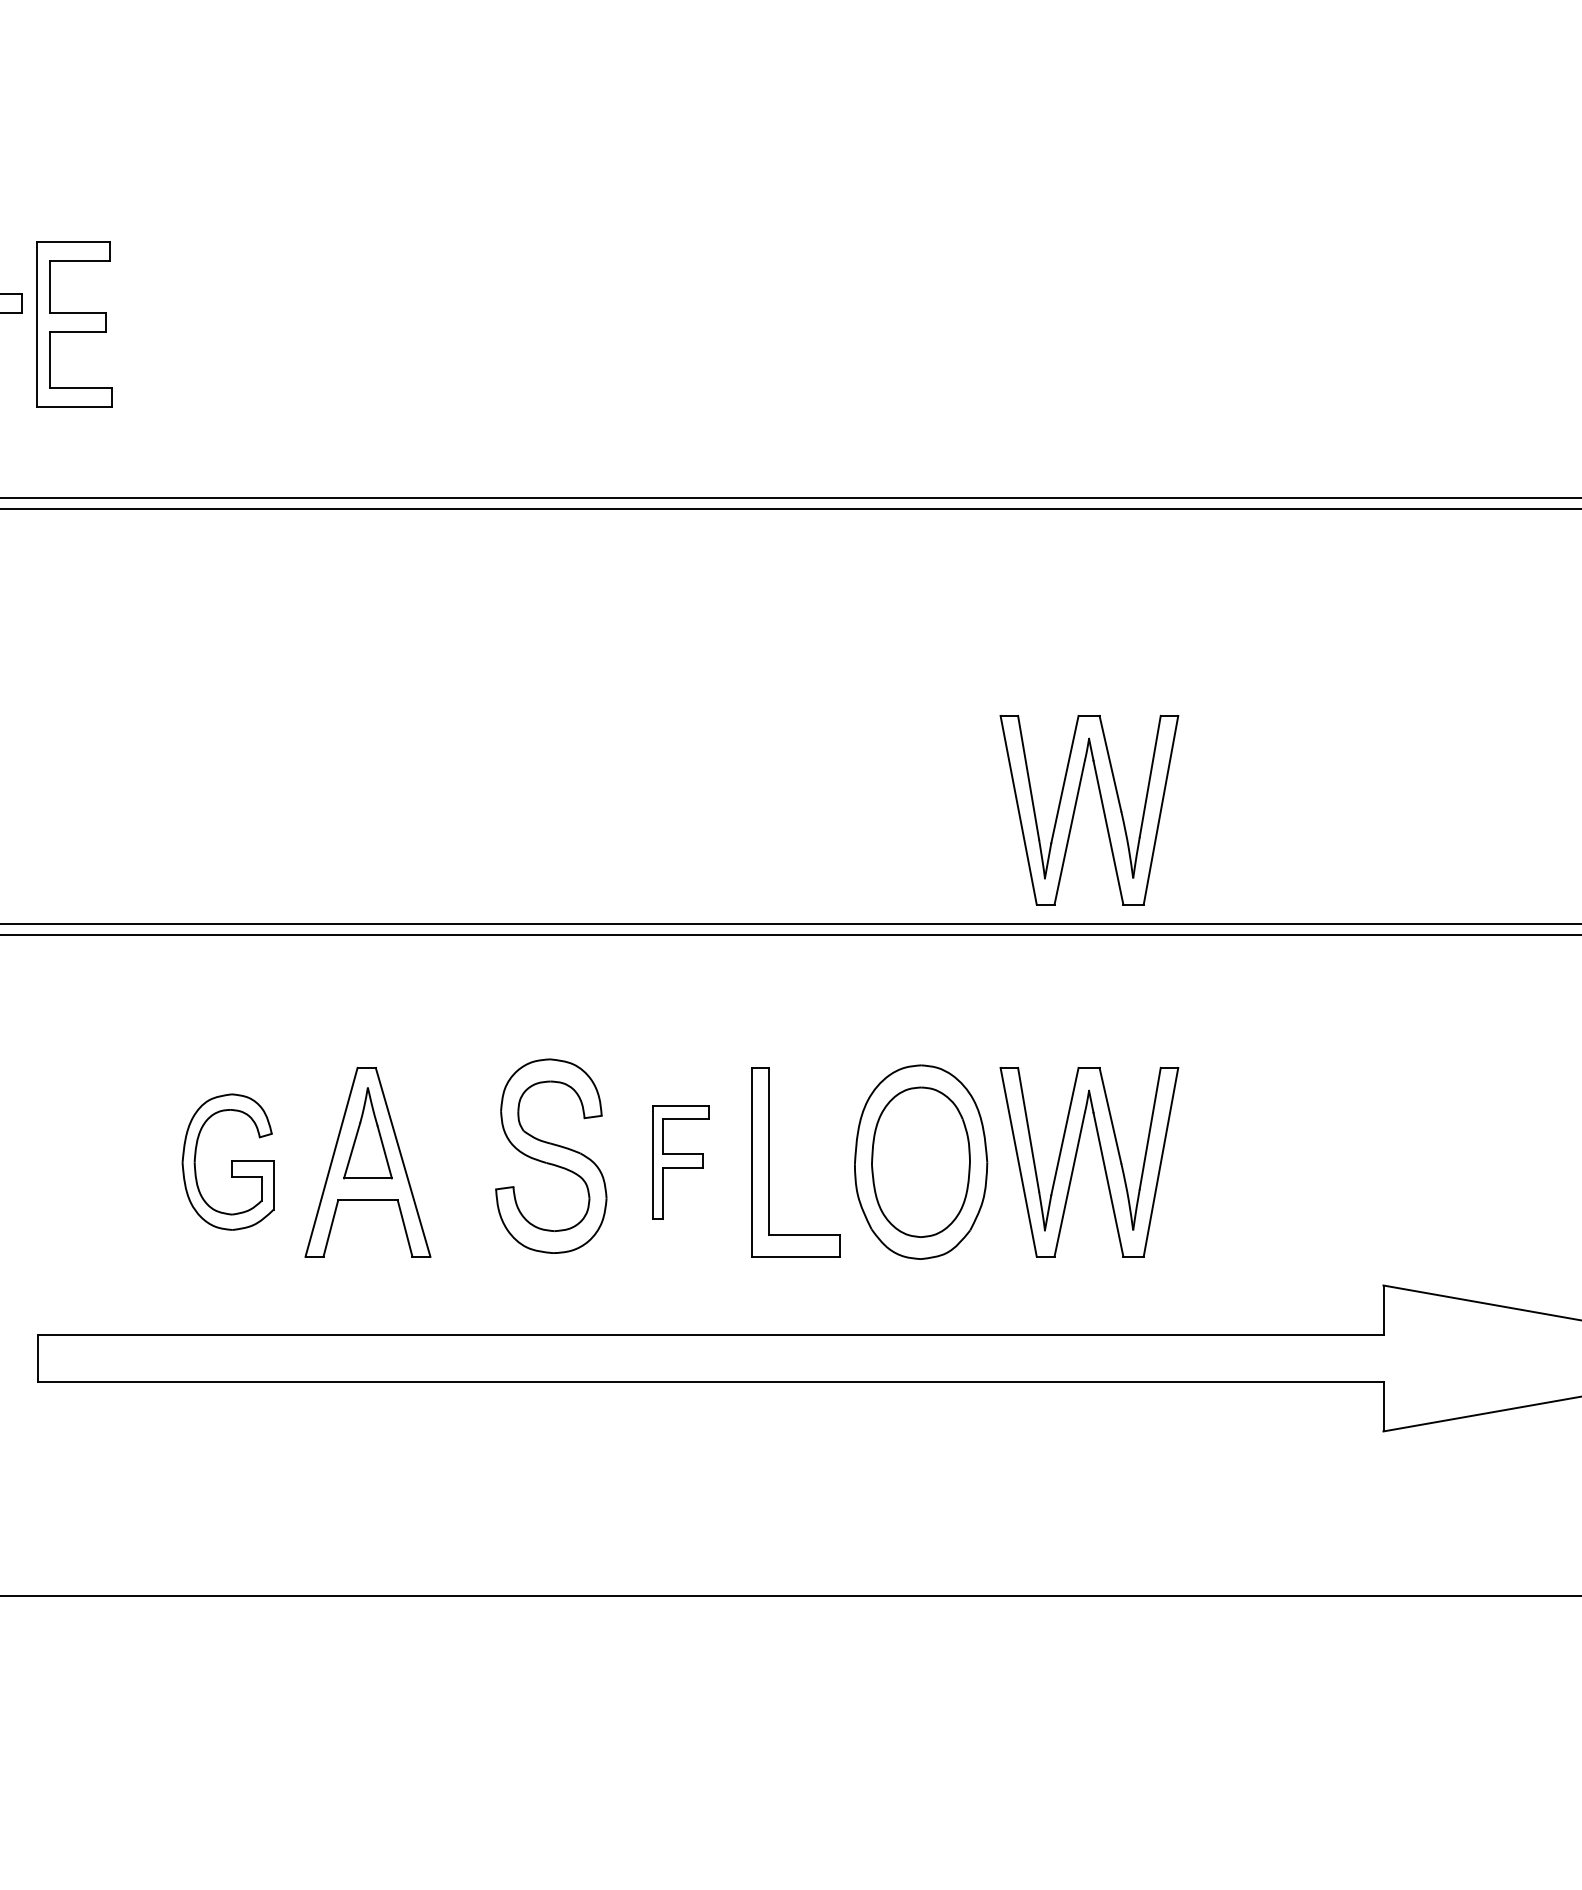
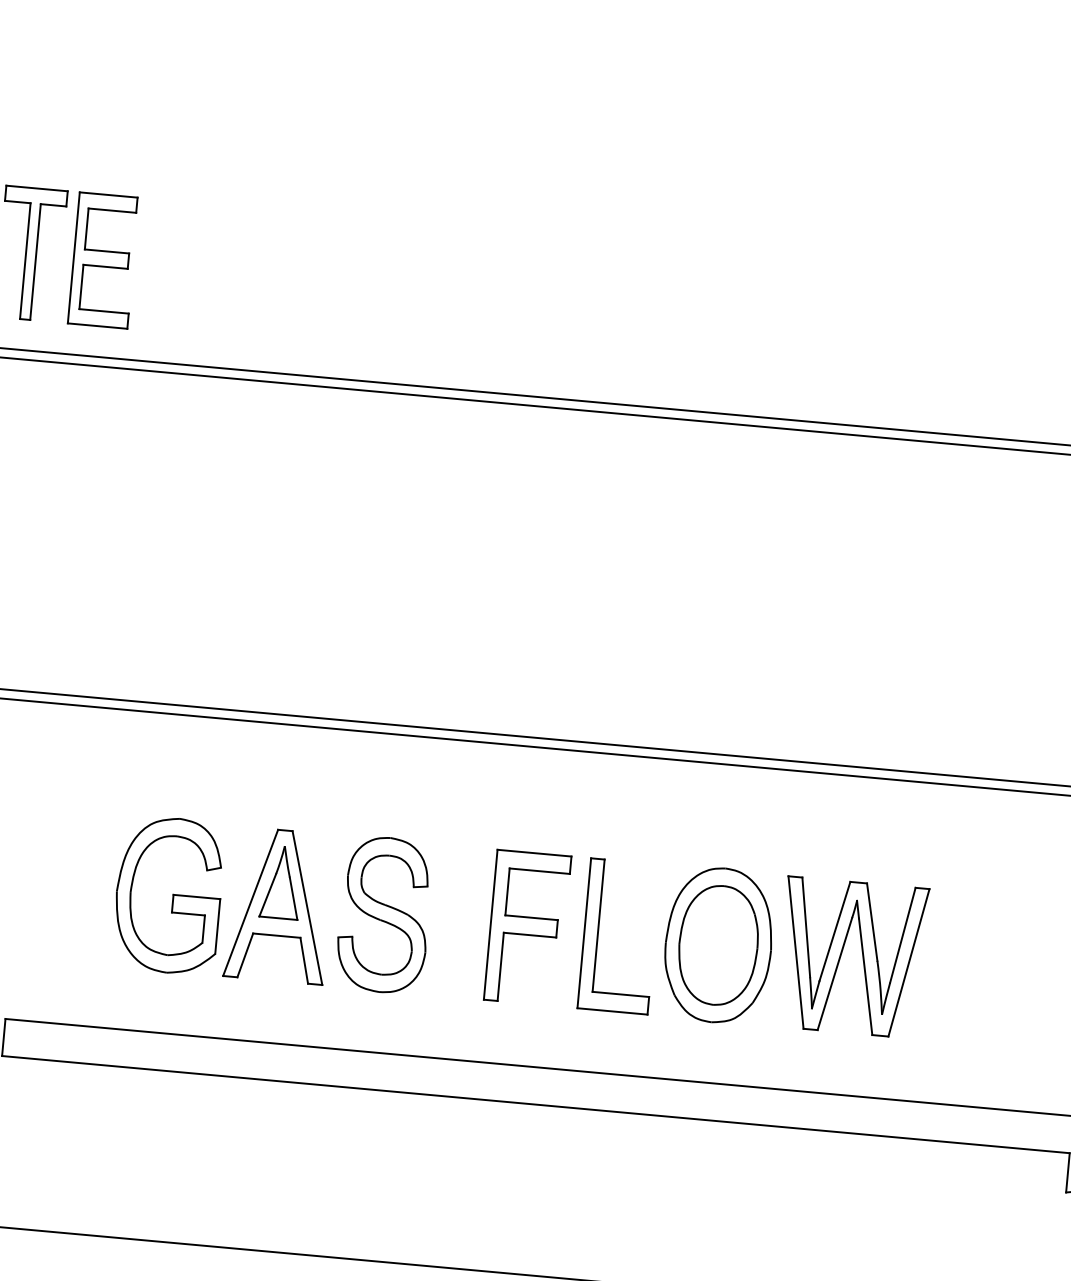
part: (74, 324) -> (103, 260), moved
part: (1101, 805) -> (887, 675), removed
part: (551, 1155) -> (384, 914), moved
part: (227, 1161) -> (168, 894), size x1.43
part: (680, 1162) -> (527, 928), size x1.67

